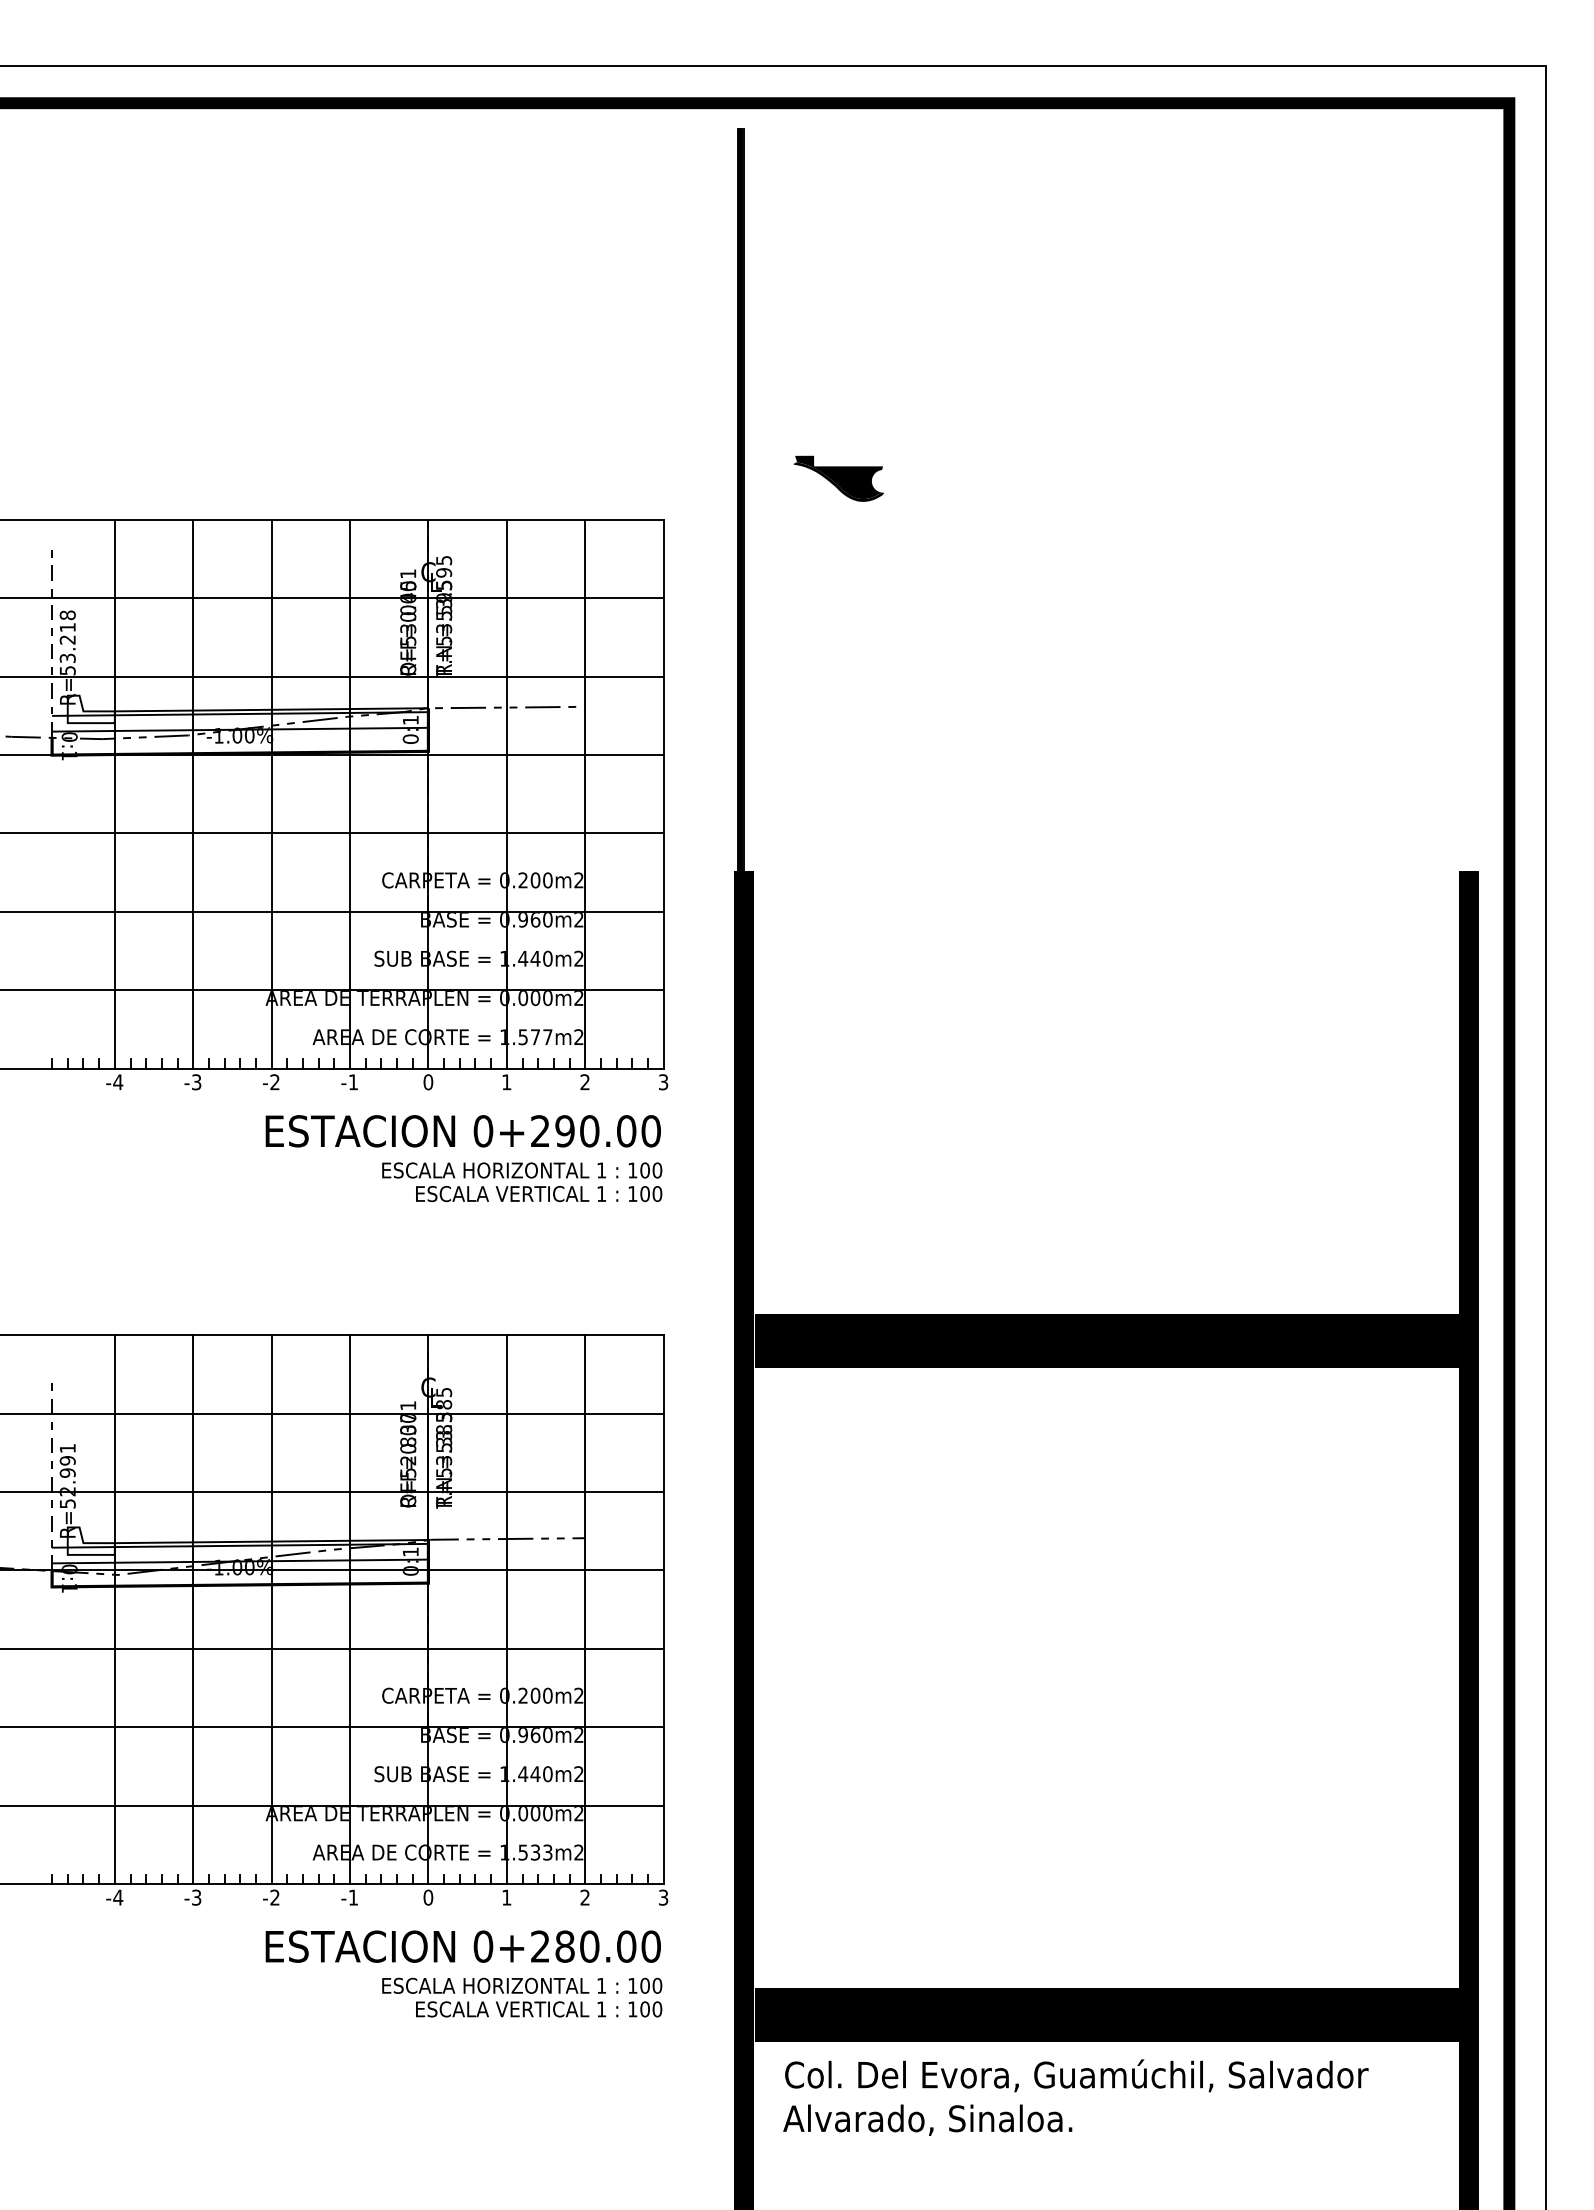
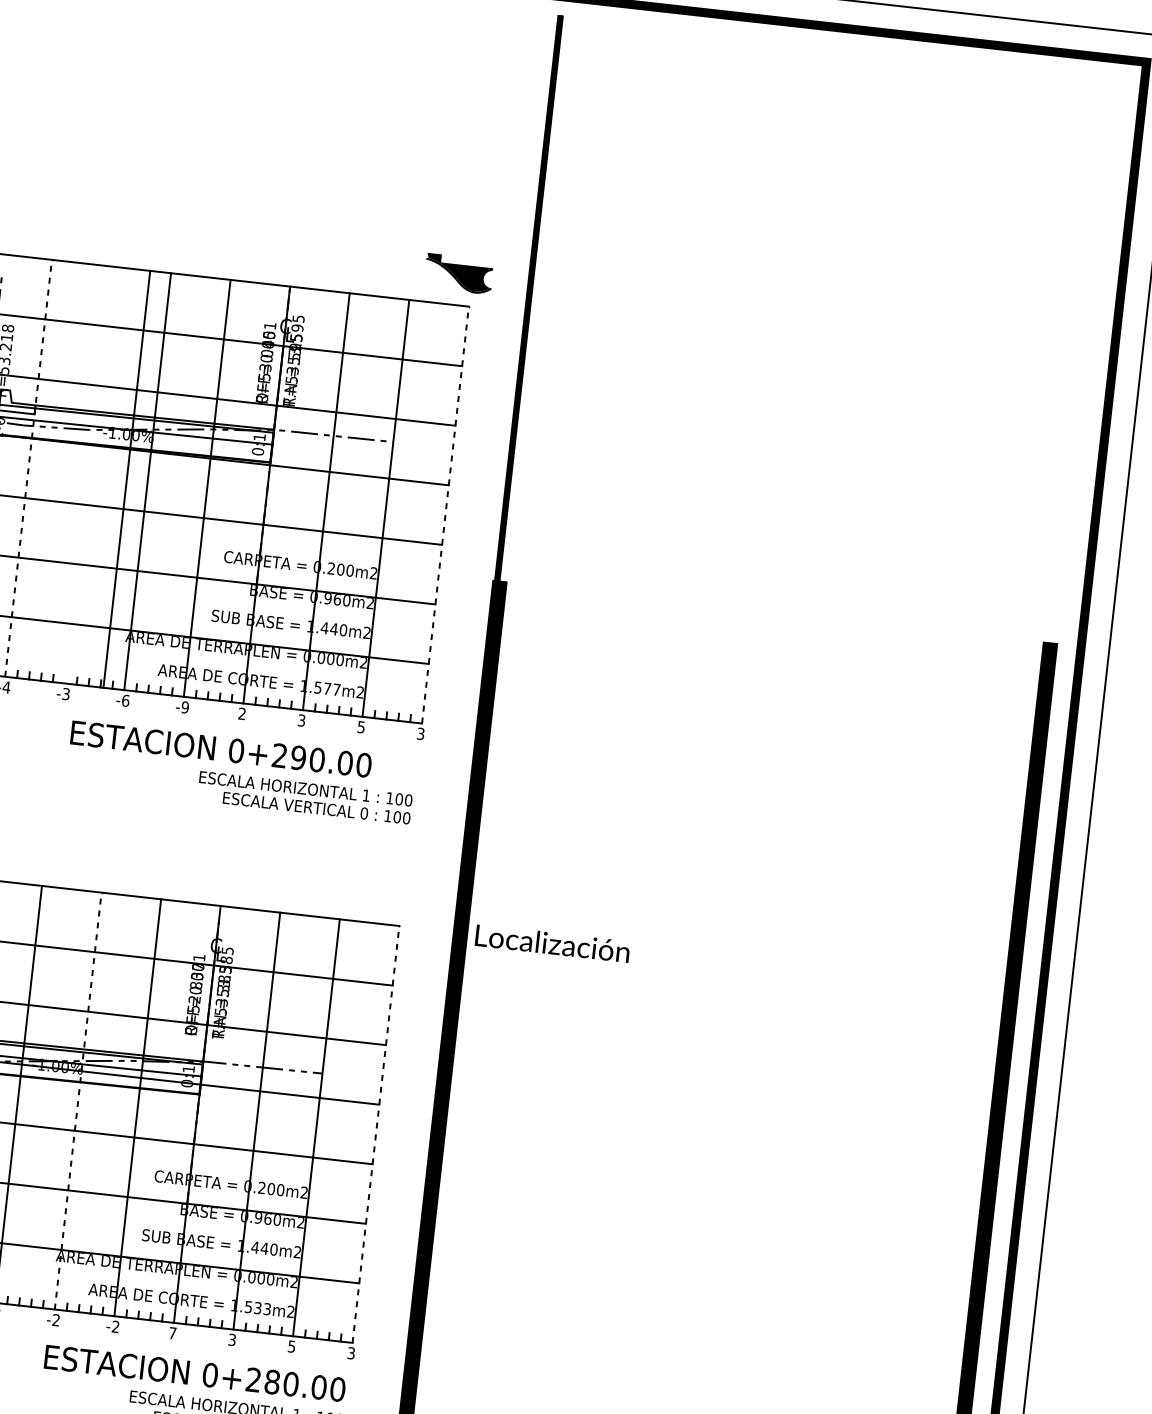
part: (838, 478) -> (458, 273), moved
line: (114, 793) -> (28, 467), solid -> dashed
line: (193, 793) -> (127, 478), moved
line: (663, 793) -> (445, 514), solid -> dashed
text: (274, 1082) -> (125, 700), -2 -> -6
text: (353, 1082) -> (185, 707), -1 -> -9
text: (428, 1082) -> (242, 714), 0 -> 2
text: (506, 1082) -> (301, 720), 1 -> 3
text: (584, 1082) -> (360, 727), 2 -> 5
text: (462, 1131) -> (220, 749), moved
text: (601, 1194) -> (364, 813), 1 -> 0
fill: (1107, 1341) -> (736, 968), removed
line: (271, 1609) -> (78, 1101), solid -> dashed
line: (663, 1609) -> (375, 1134), solid -> dashed
text: (352, 1897) -> (115, 1326), -1 -> -2
text: (428, 1897) -> (172, 1333), 0 -> 7
text: (506, 1897) -> (232, 1339), 1 -> 3
text: (584, 1897) -> (291, 1346), 2 -> 5

